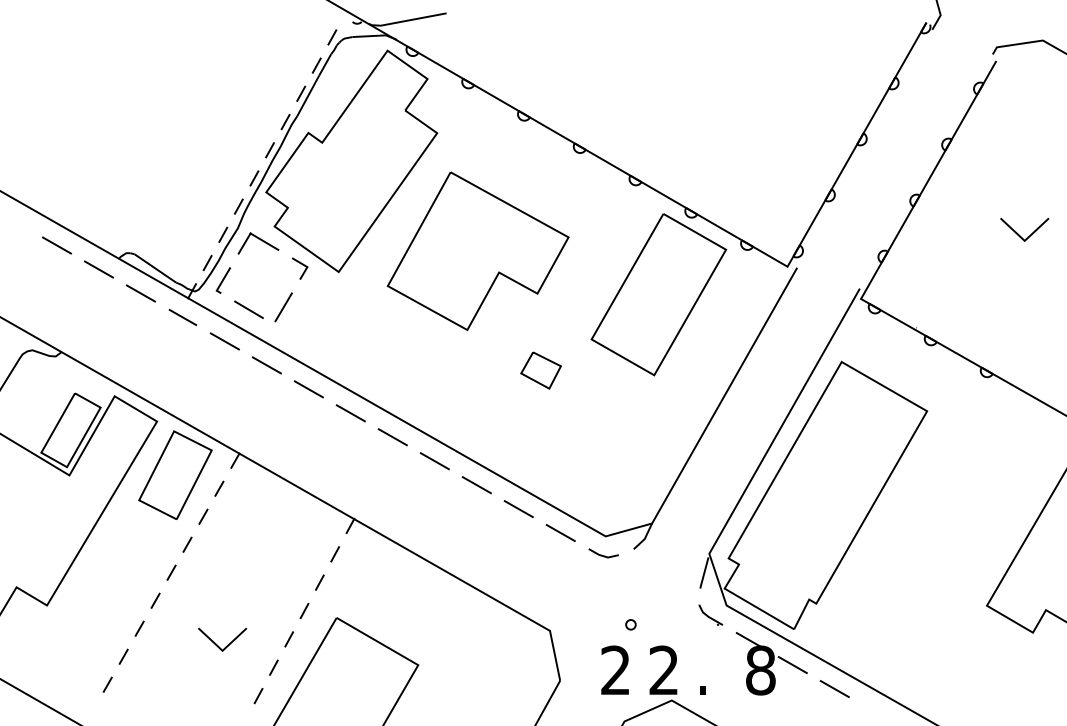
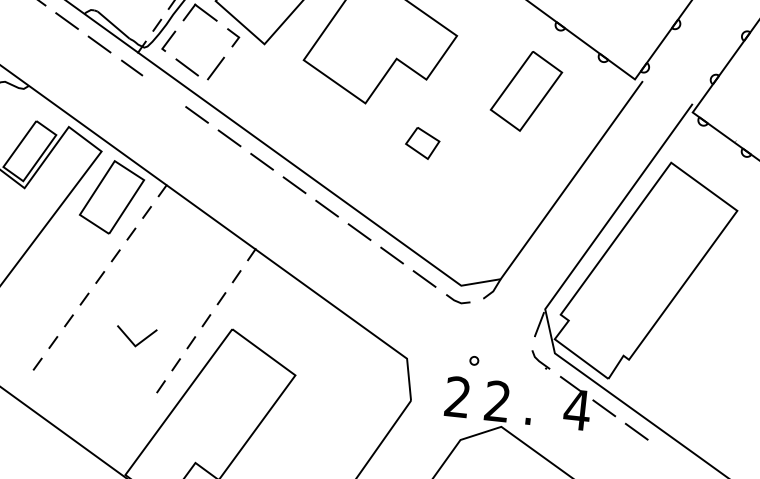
part: (658, 294) -> (526, 90), size x0.6
line: (224, 341) -> (164, 91), removed
text: (760, 670) -> (577, 409), 8 -> 4

